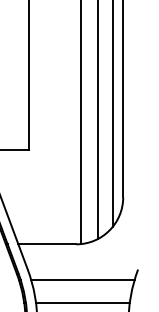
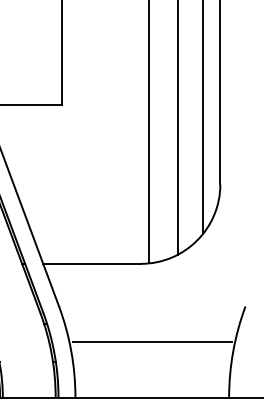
line: (82, 280) -> (151, 324), removed
line: (82, 302) -> (151, 341), moved

